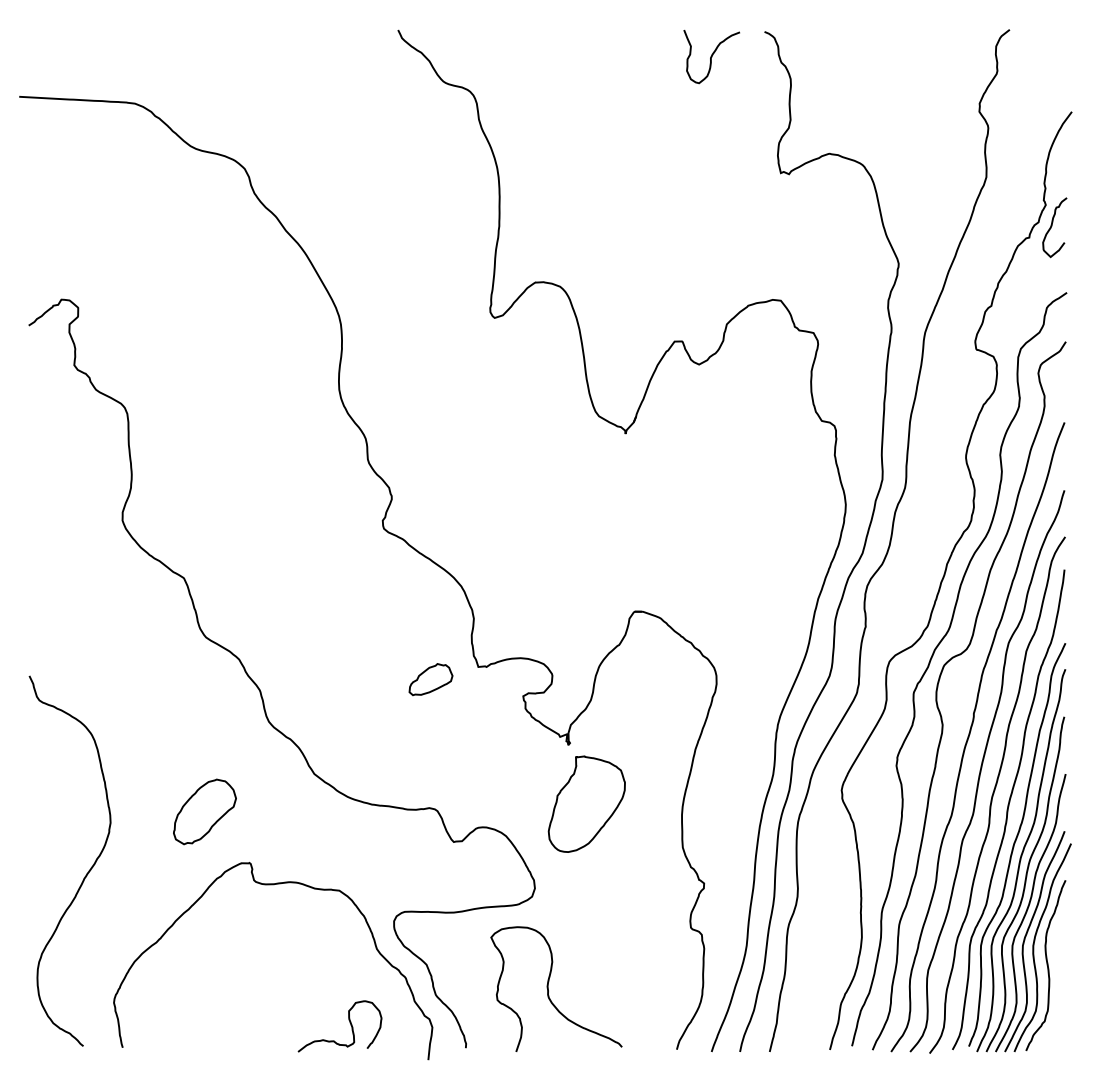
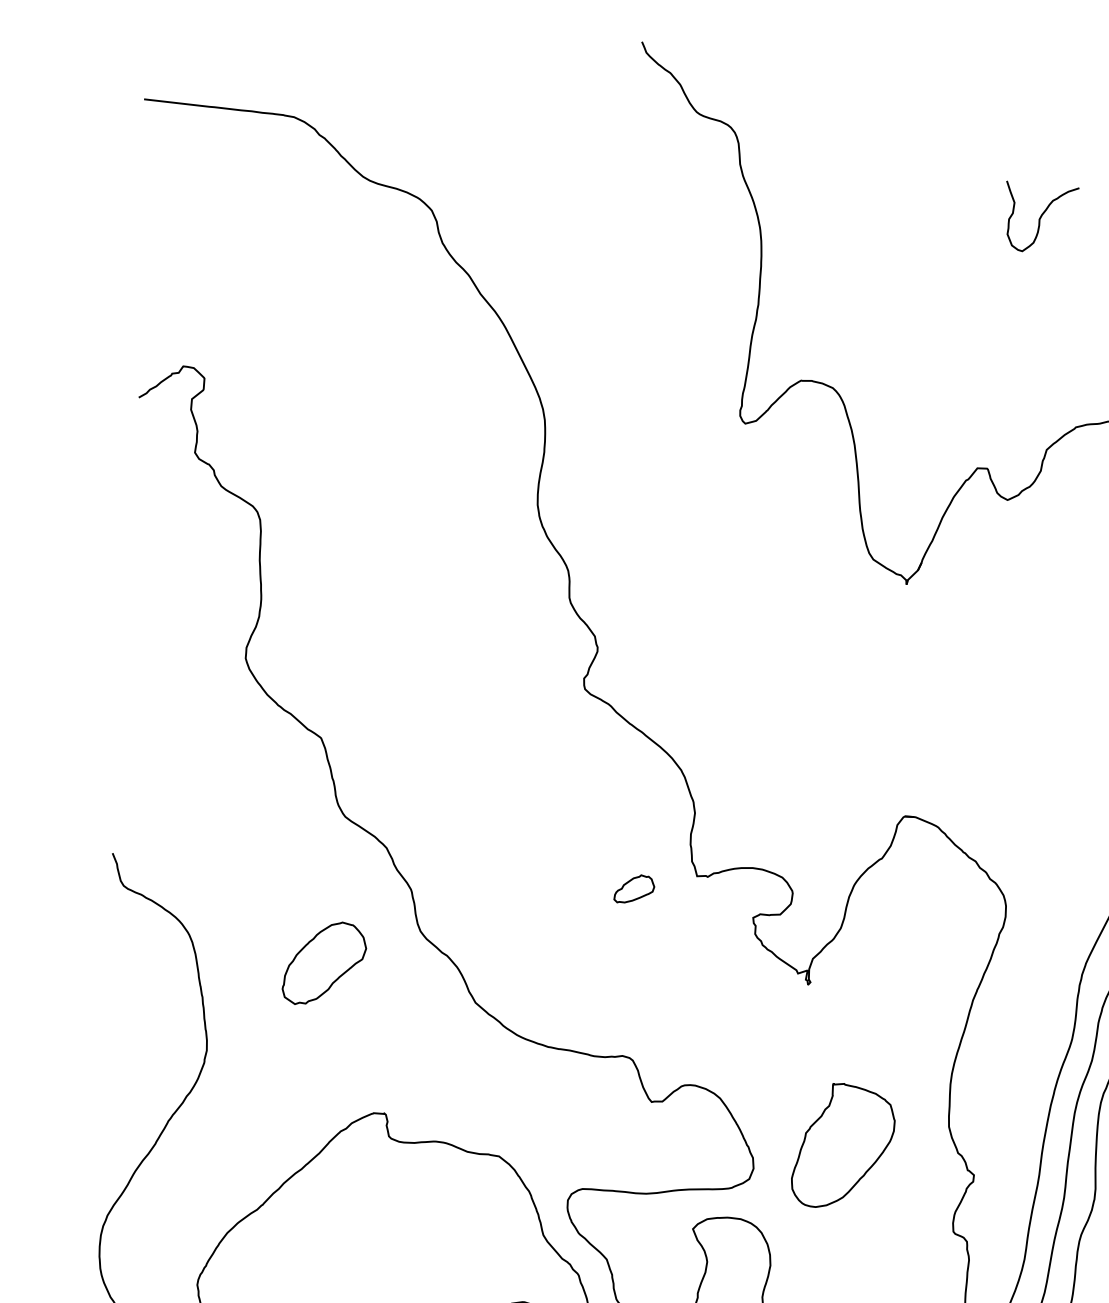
curve: (711, 57) -> (1040, 218), moved
part: (430, 679) -> (633, 888), size x0.7
part: (586, 803) -> (843, 1145), moved
part: (204, 811) -> (324, 963), moved

